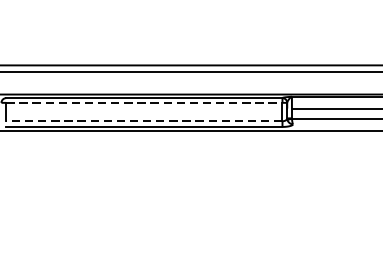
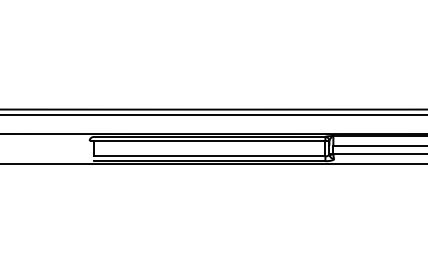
line: (144, 103) -> (209, 141), dashed -> solid
line: (144, 121) -> (209, 156), dashed -> solid

